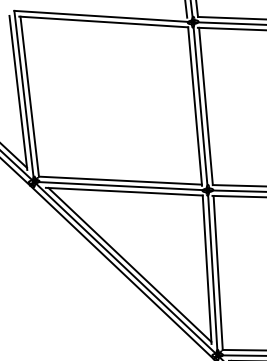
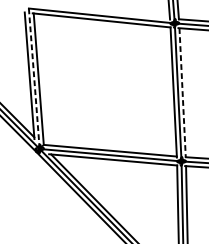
line: (24, 96) -> (34, 78), solid -> dashed
line: (205, 106) -> (182, 92), solid -> dashed

